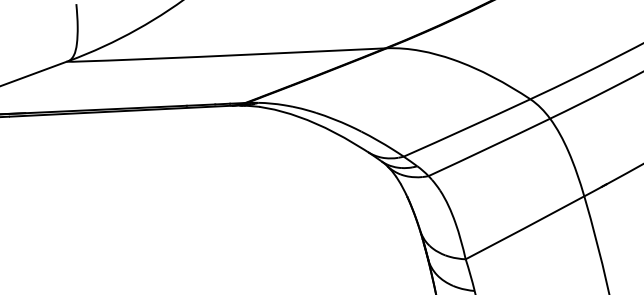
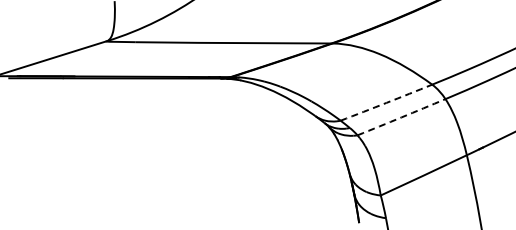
arc: (467, 127) -> (386, 102), solid -> dashed
arc: (489, 147) -> (401, 117), solid -> dashed

